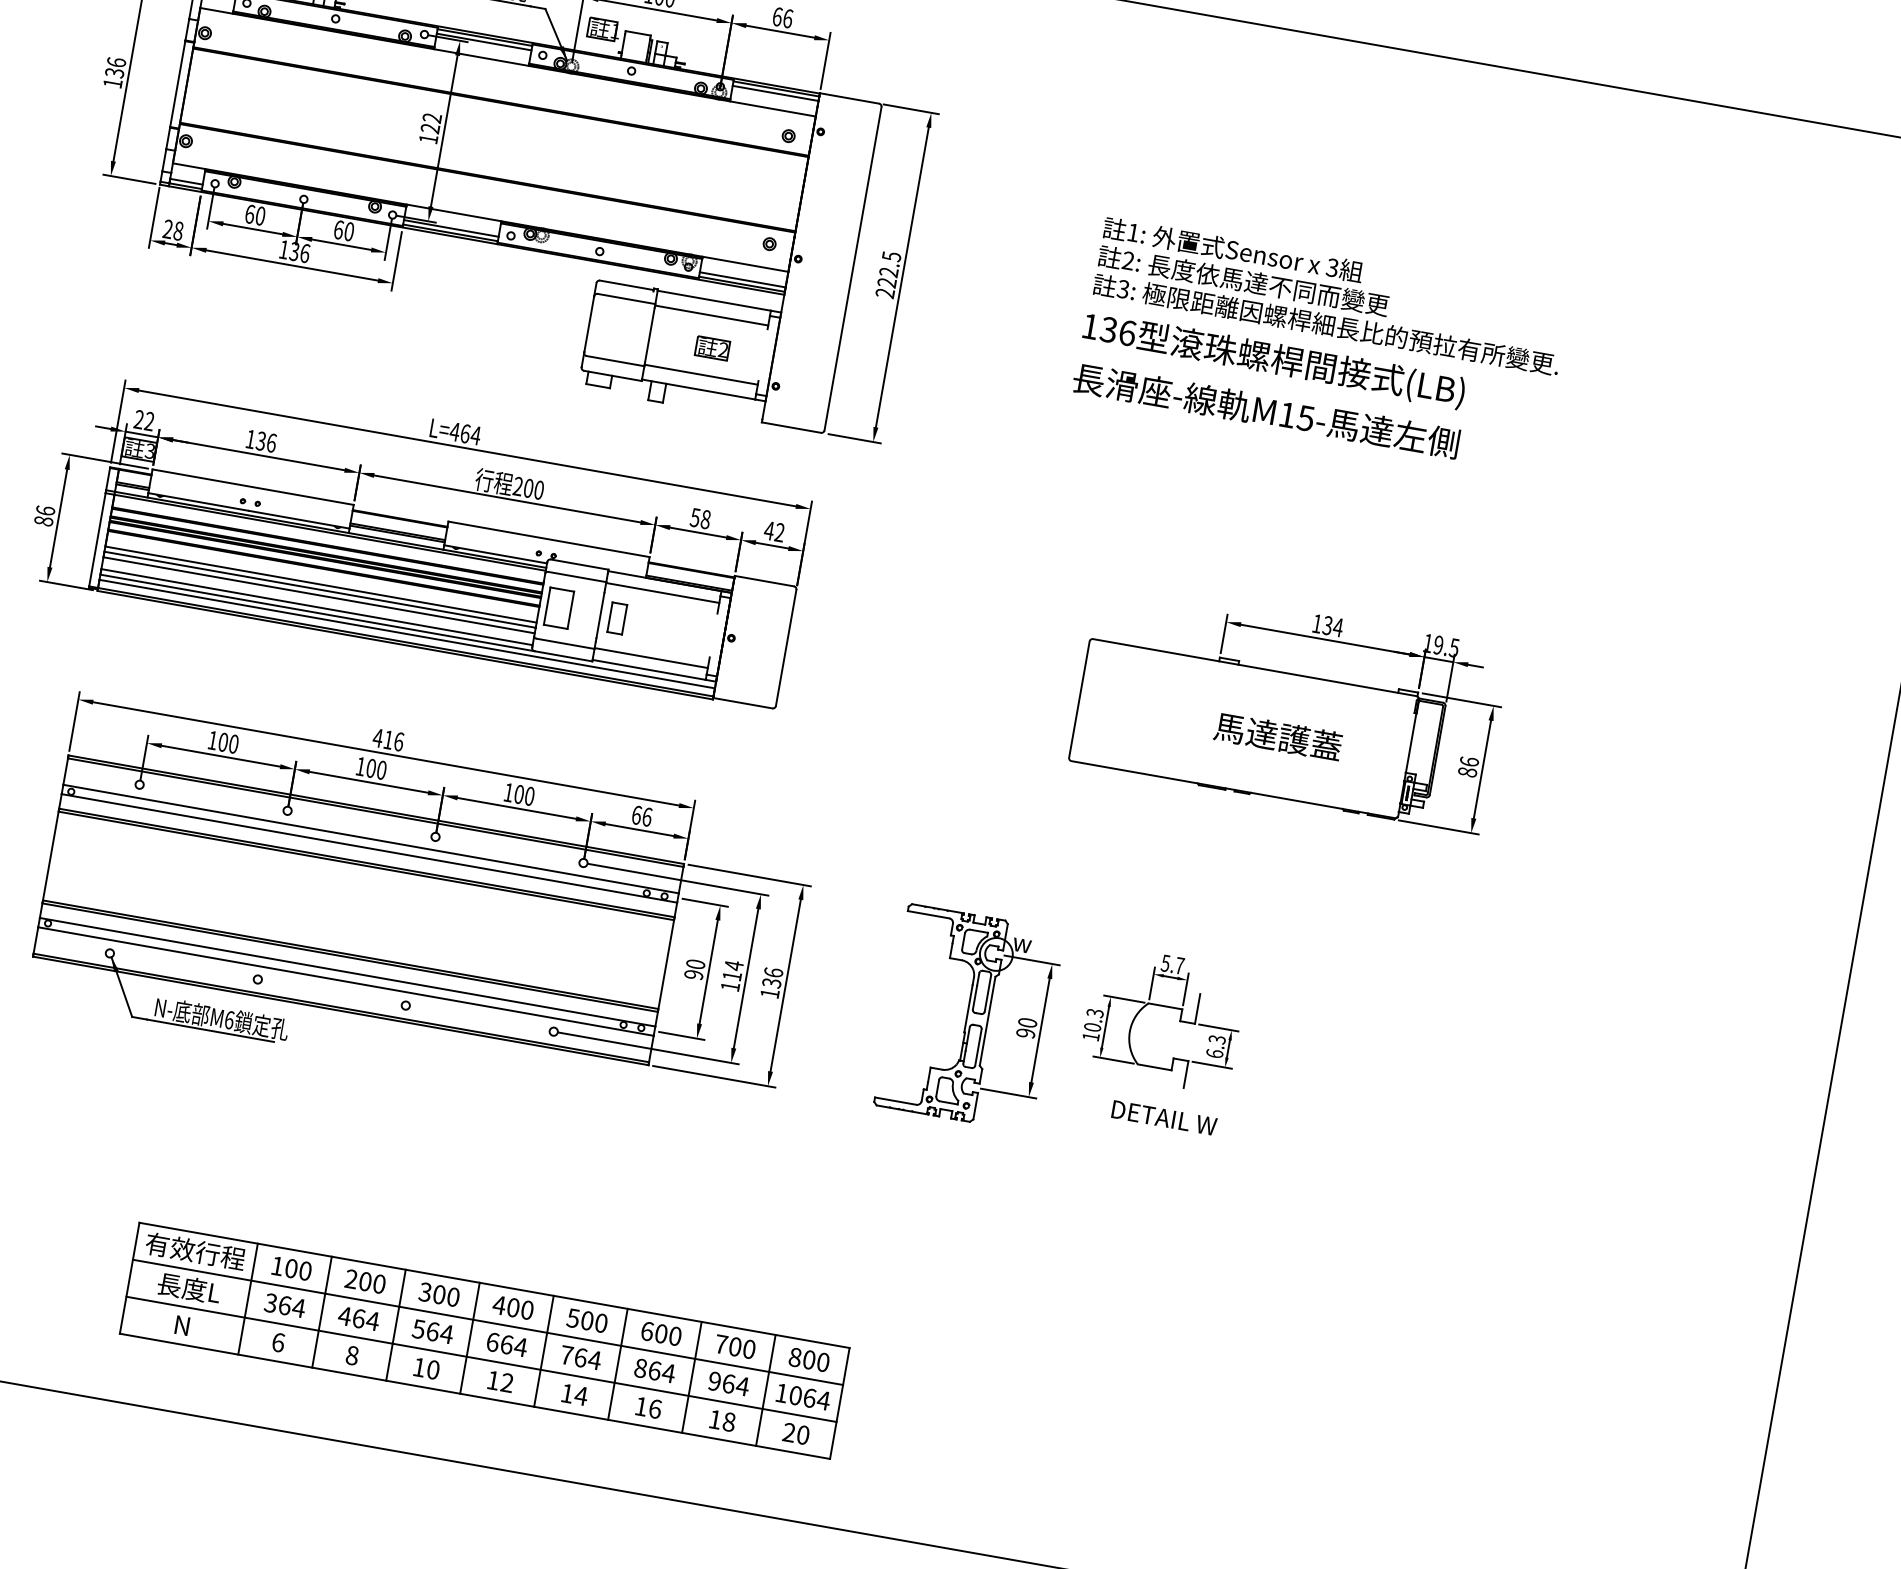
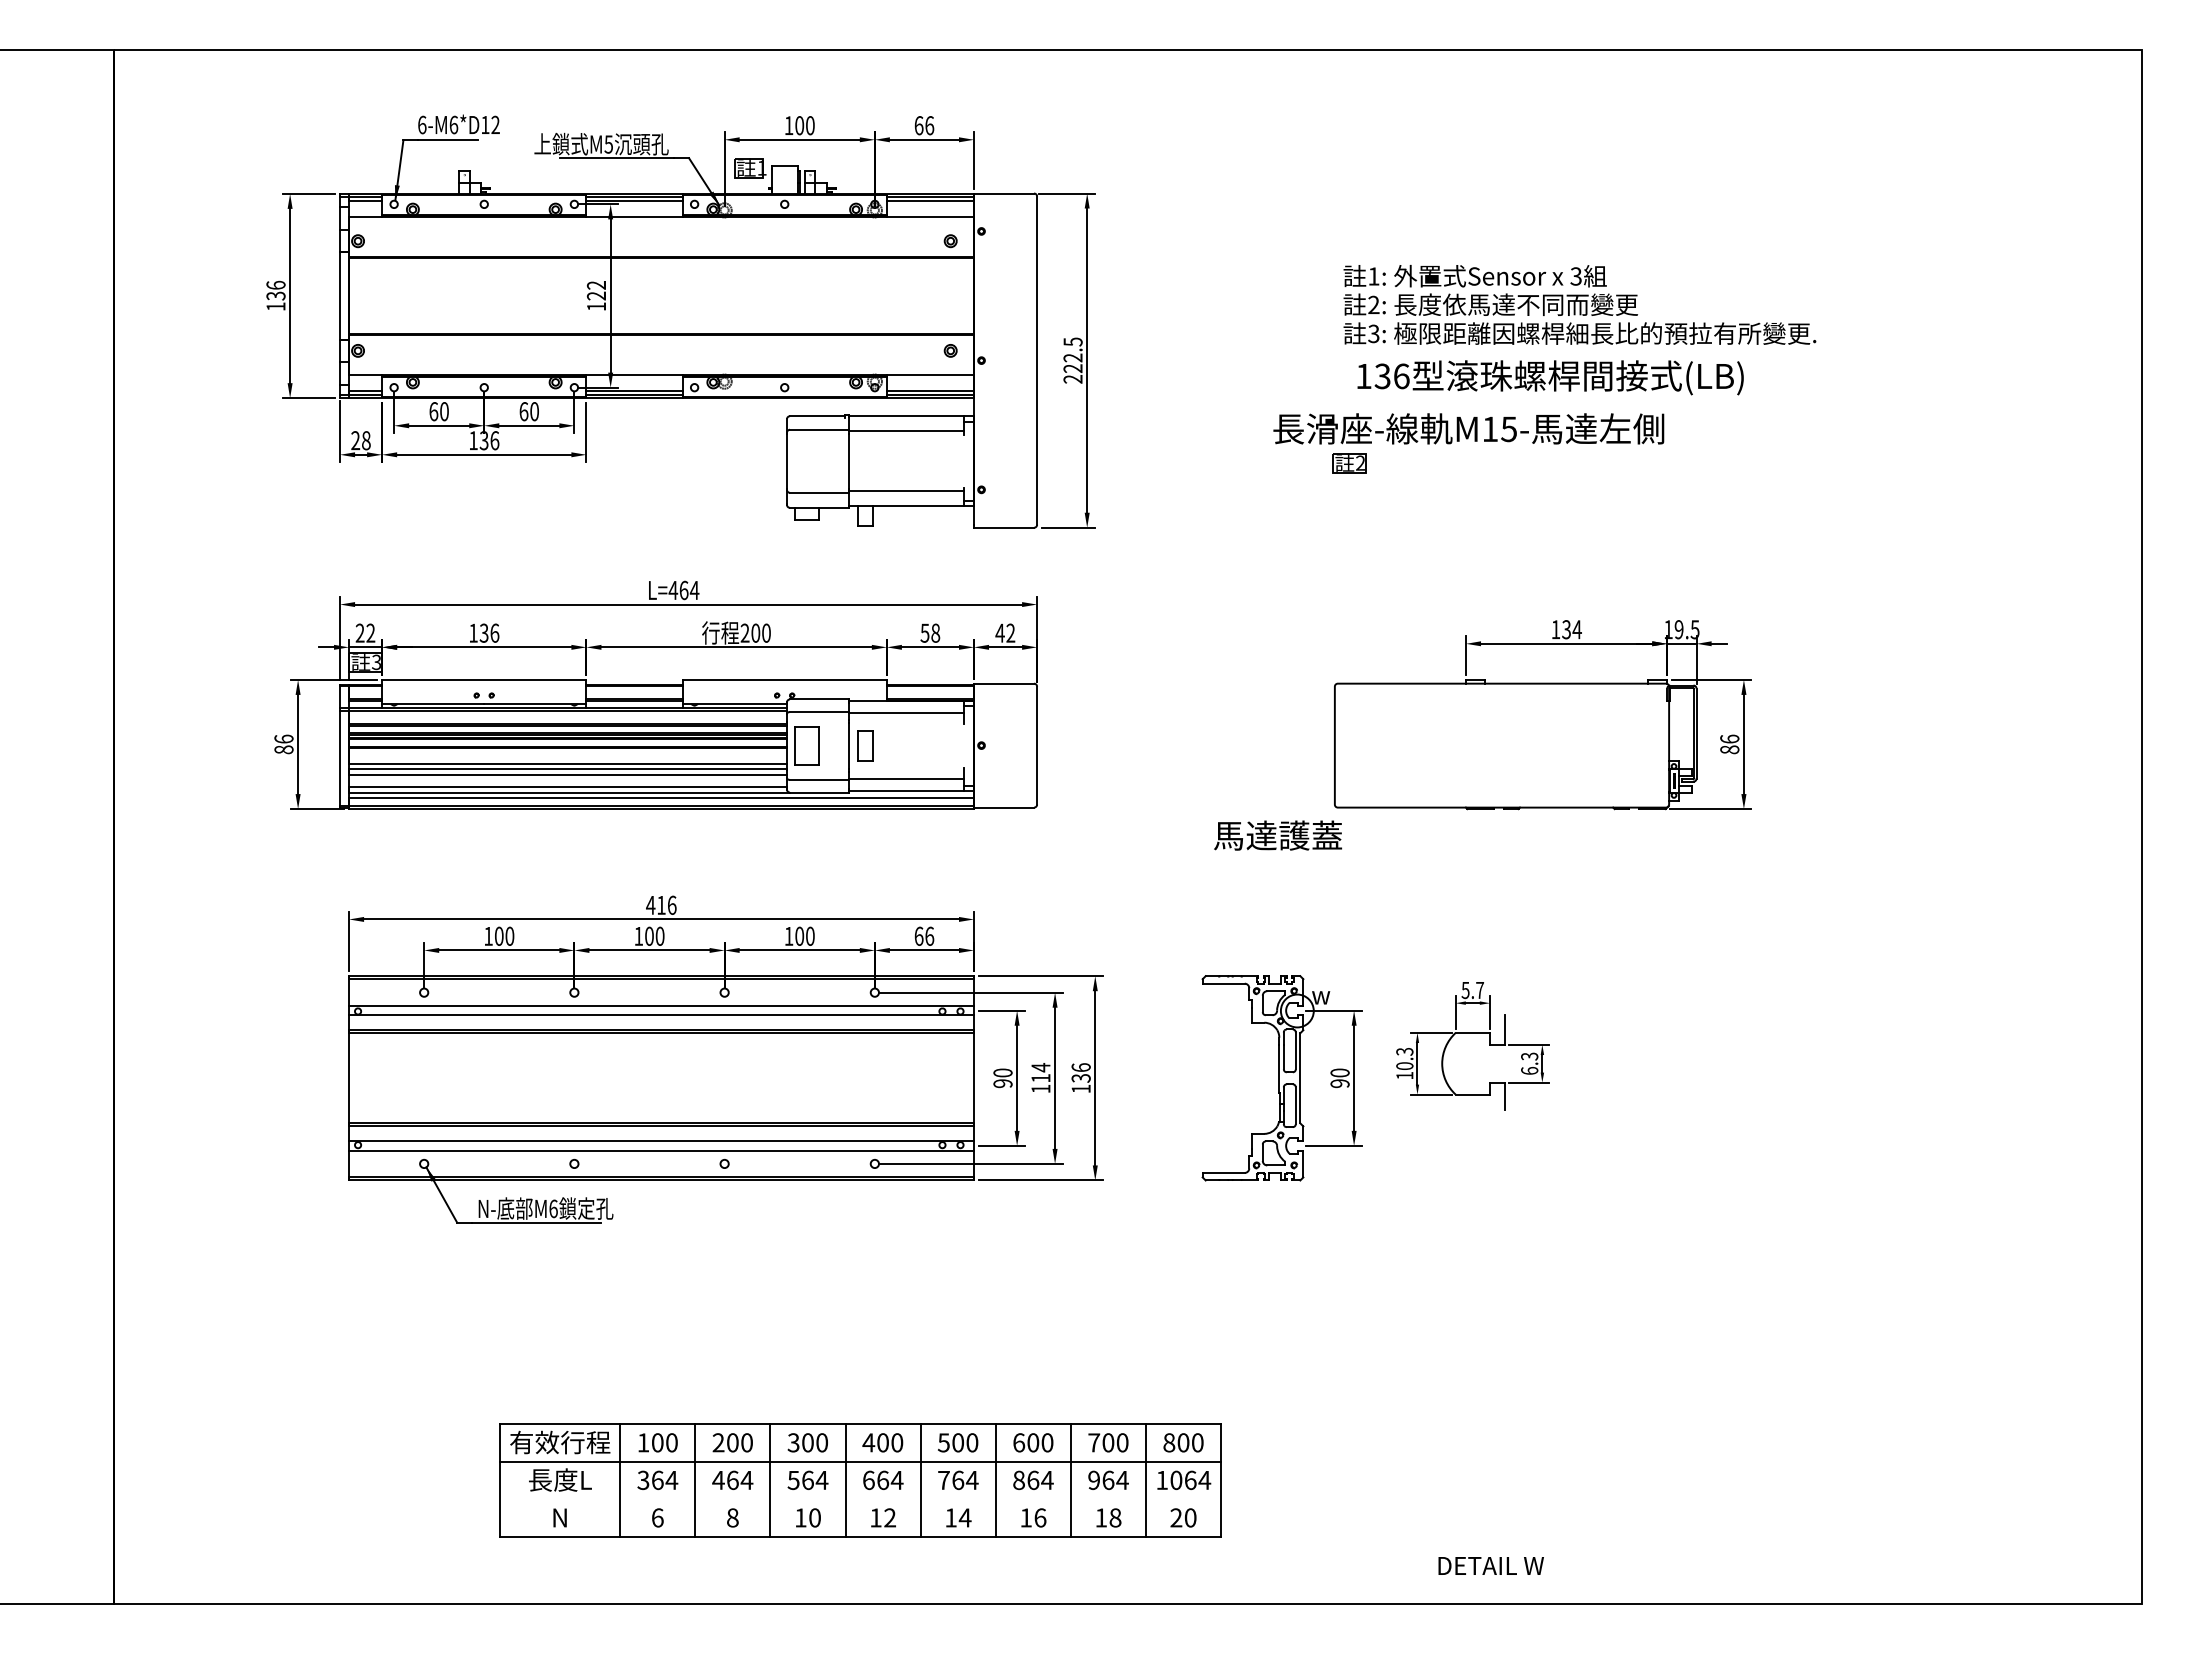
text: (1330, 296) -> (1579, 304), moved
part: (712, 348) -> (1349, 463), moved
text: (1273, 360) -> (1550, 377), moved
text: (1277, 736) -> (1277, 835), moved
text: (1163, 1117) -> (1490, 1565), moved
line: (481, 1359) -> (860, 1499), removed

